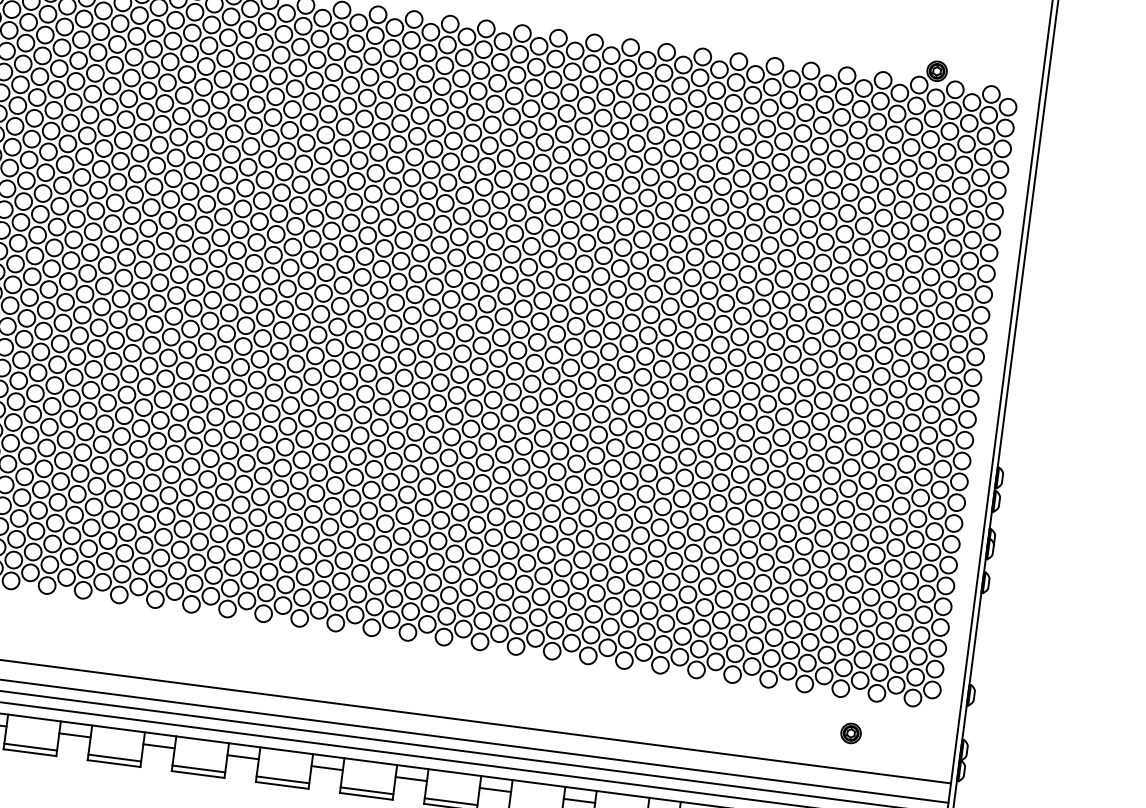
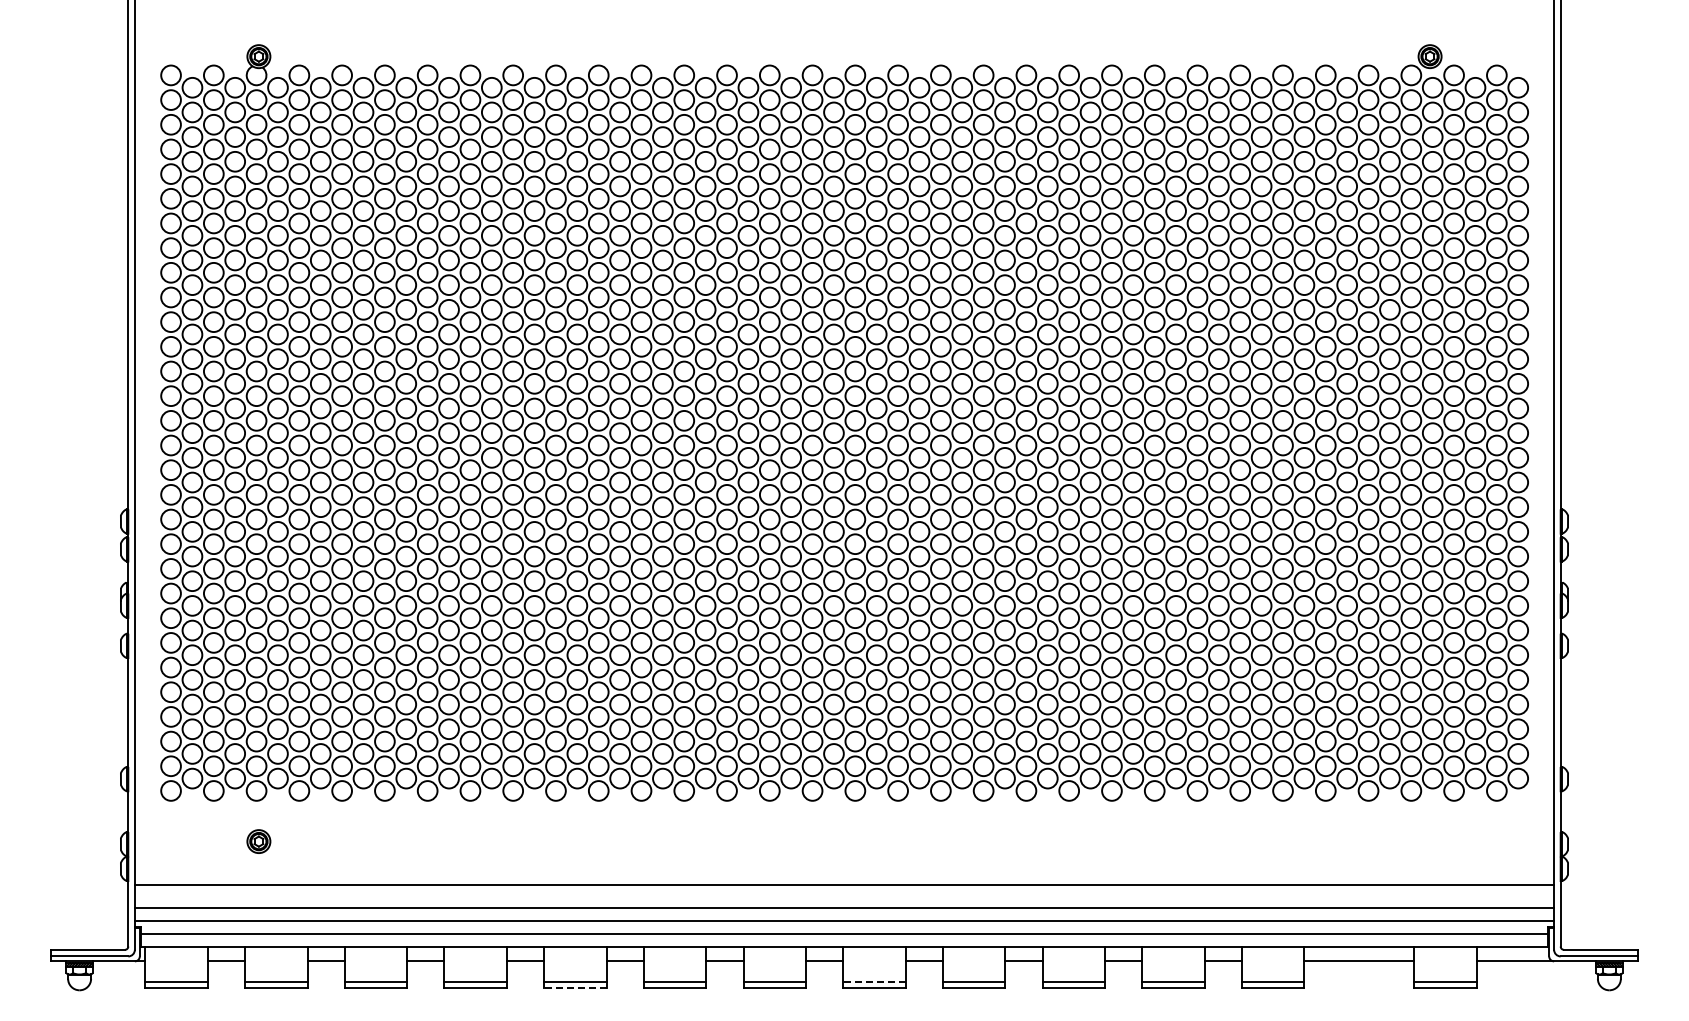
part: (850, 733) -> (1429, 841), removed
line: (113, 763) -> (574, 988), solid -> dashed
line: (366, 790) -> (873, 981), solid -> dashed

